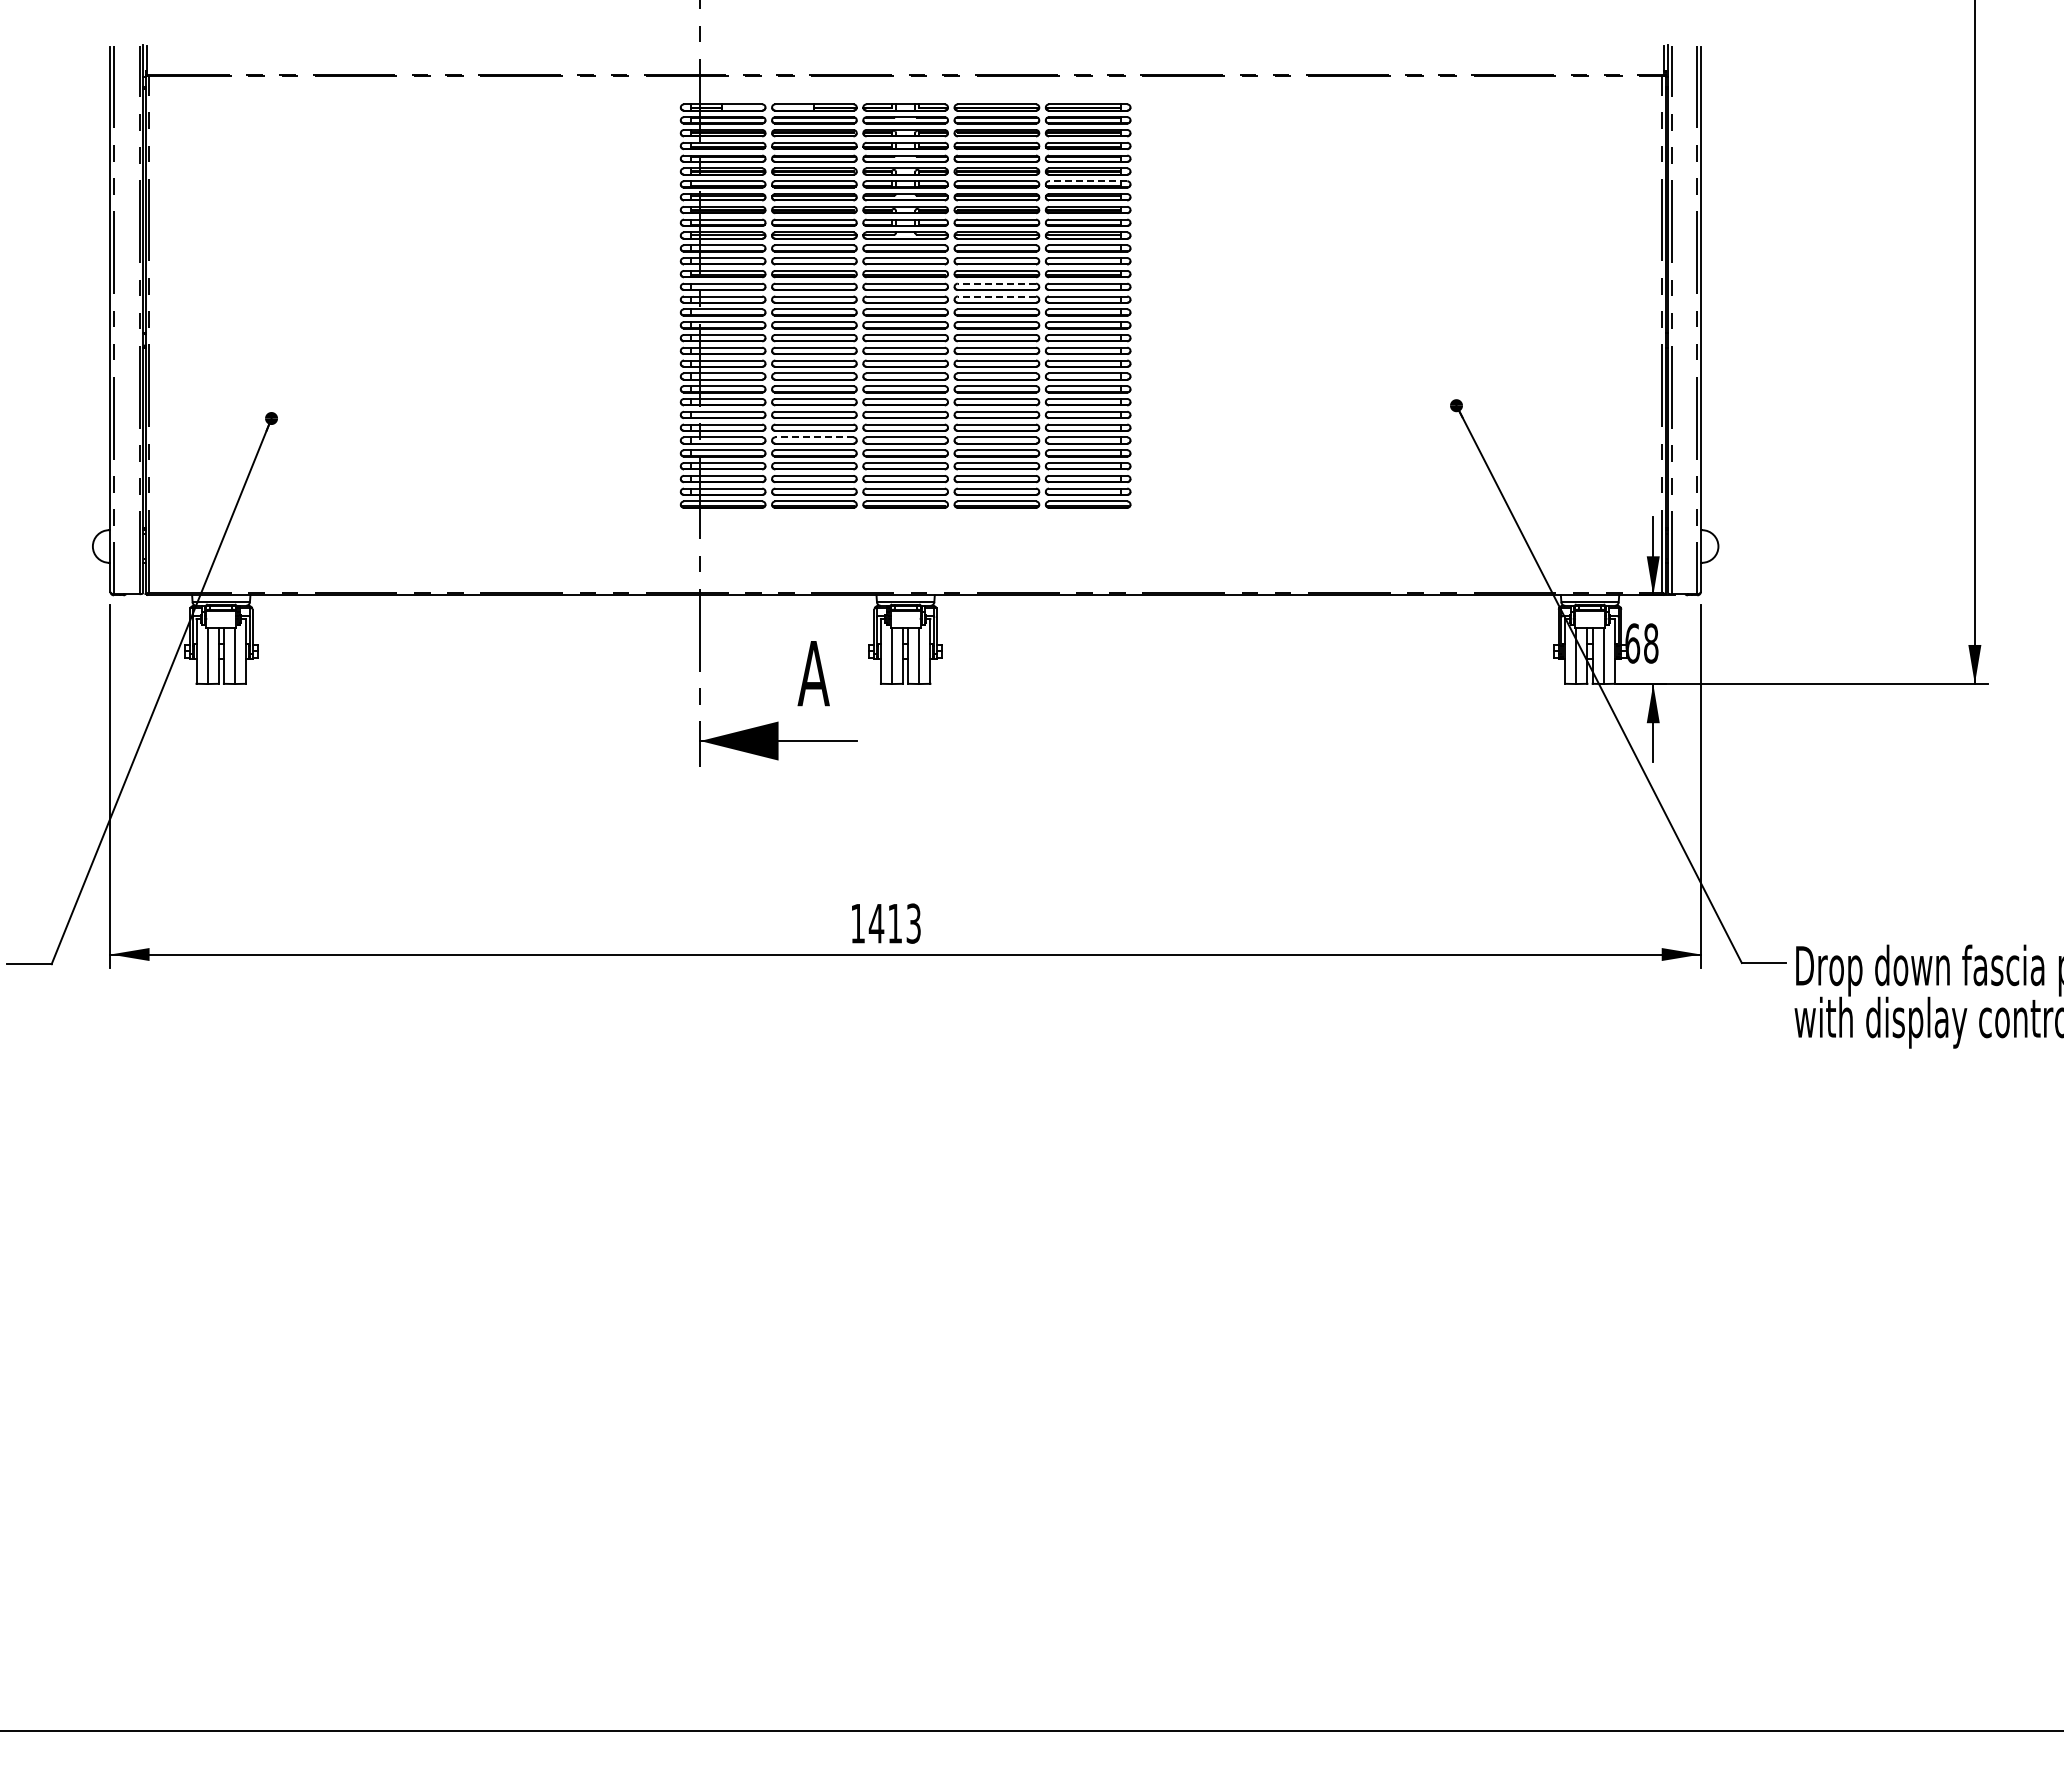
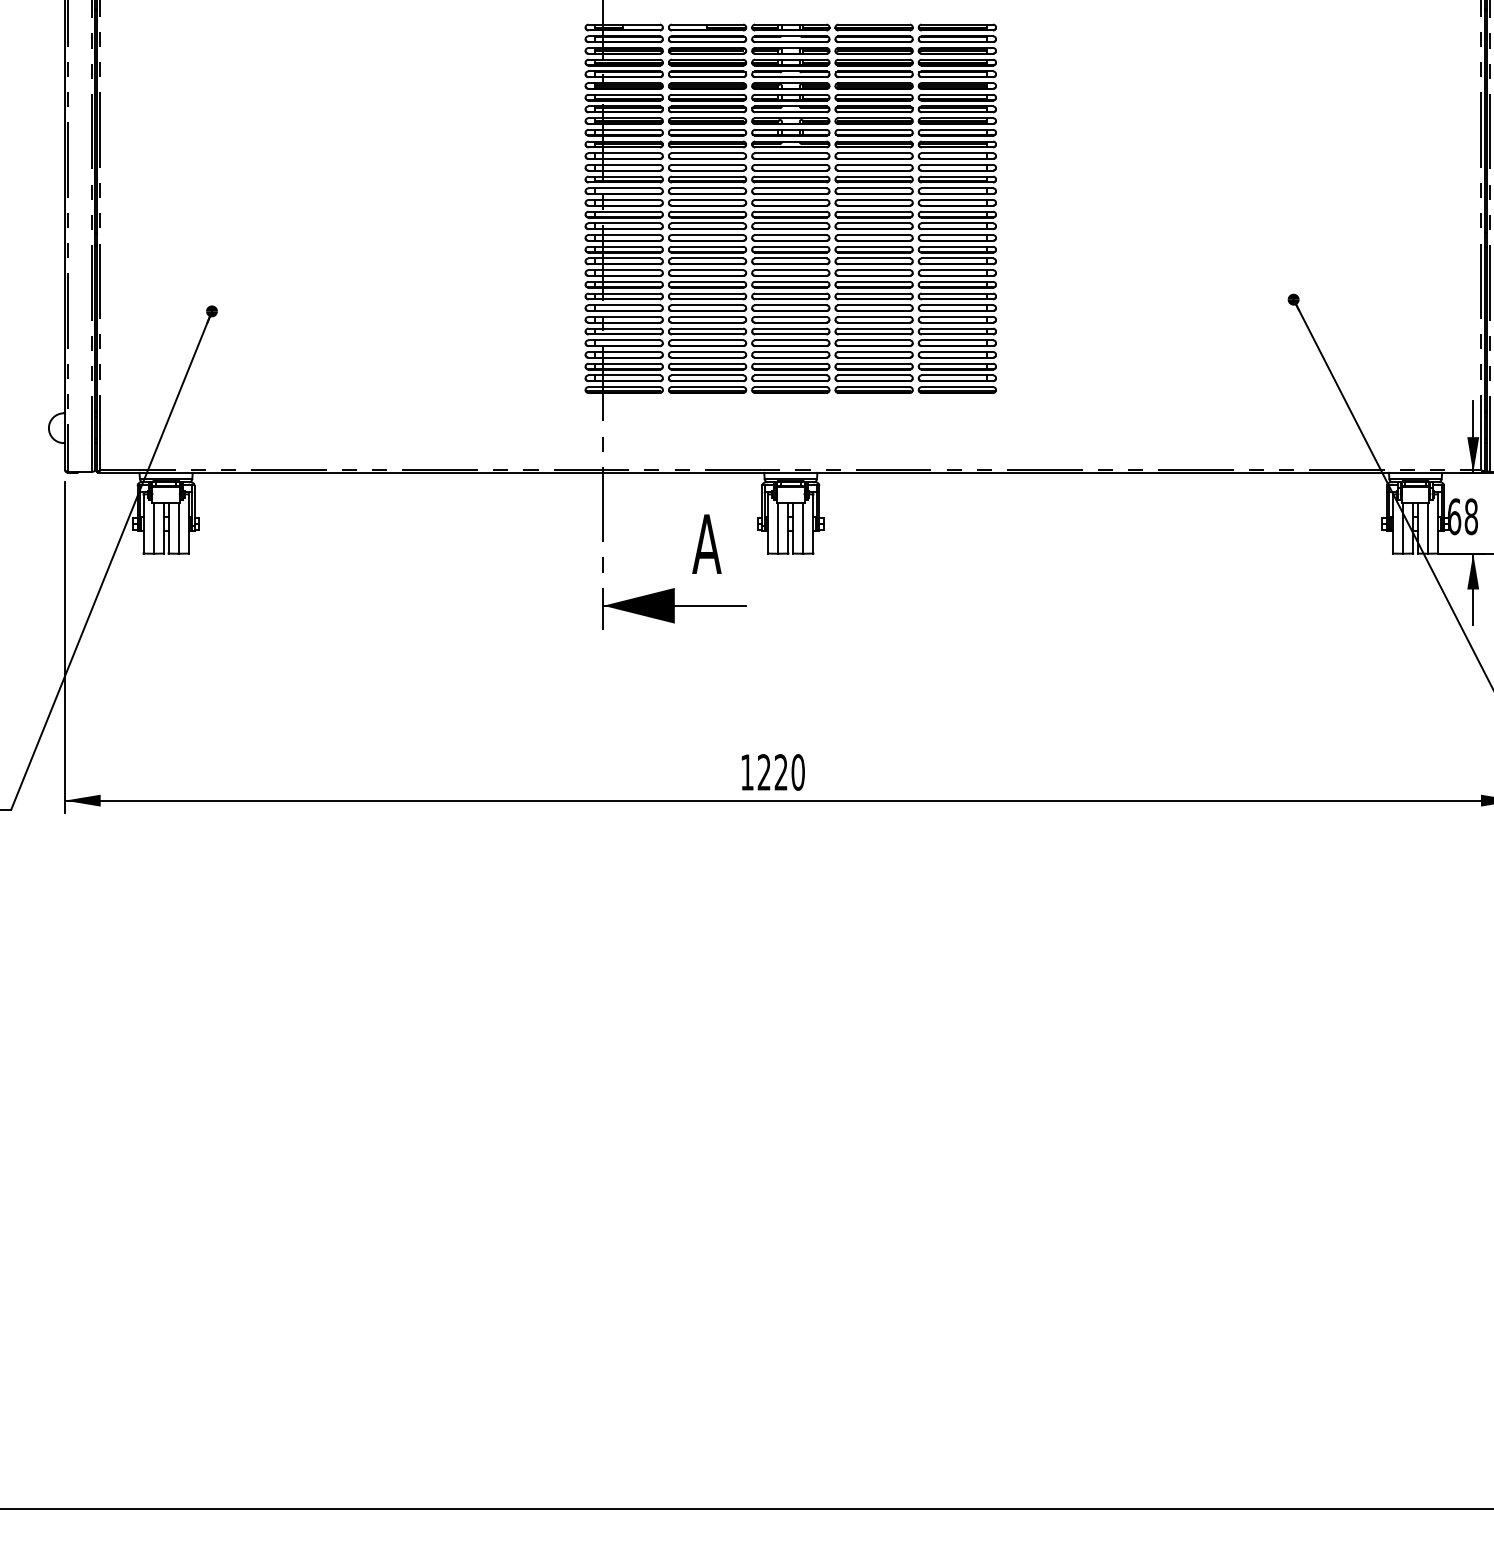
line: (1087, 181) -> (956, 95), dashed -> solid
line: (996, 283) -> (873, 188), dashed -> solid
line: (996, 296) -> (873, 200), dashed -> solid
line: (813, 437) -> (706, 328), dashed -> solid
text: (894, 923) -> (780, 772), 1413 -> 1220

